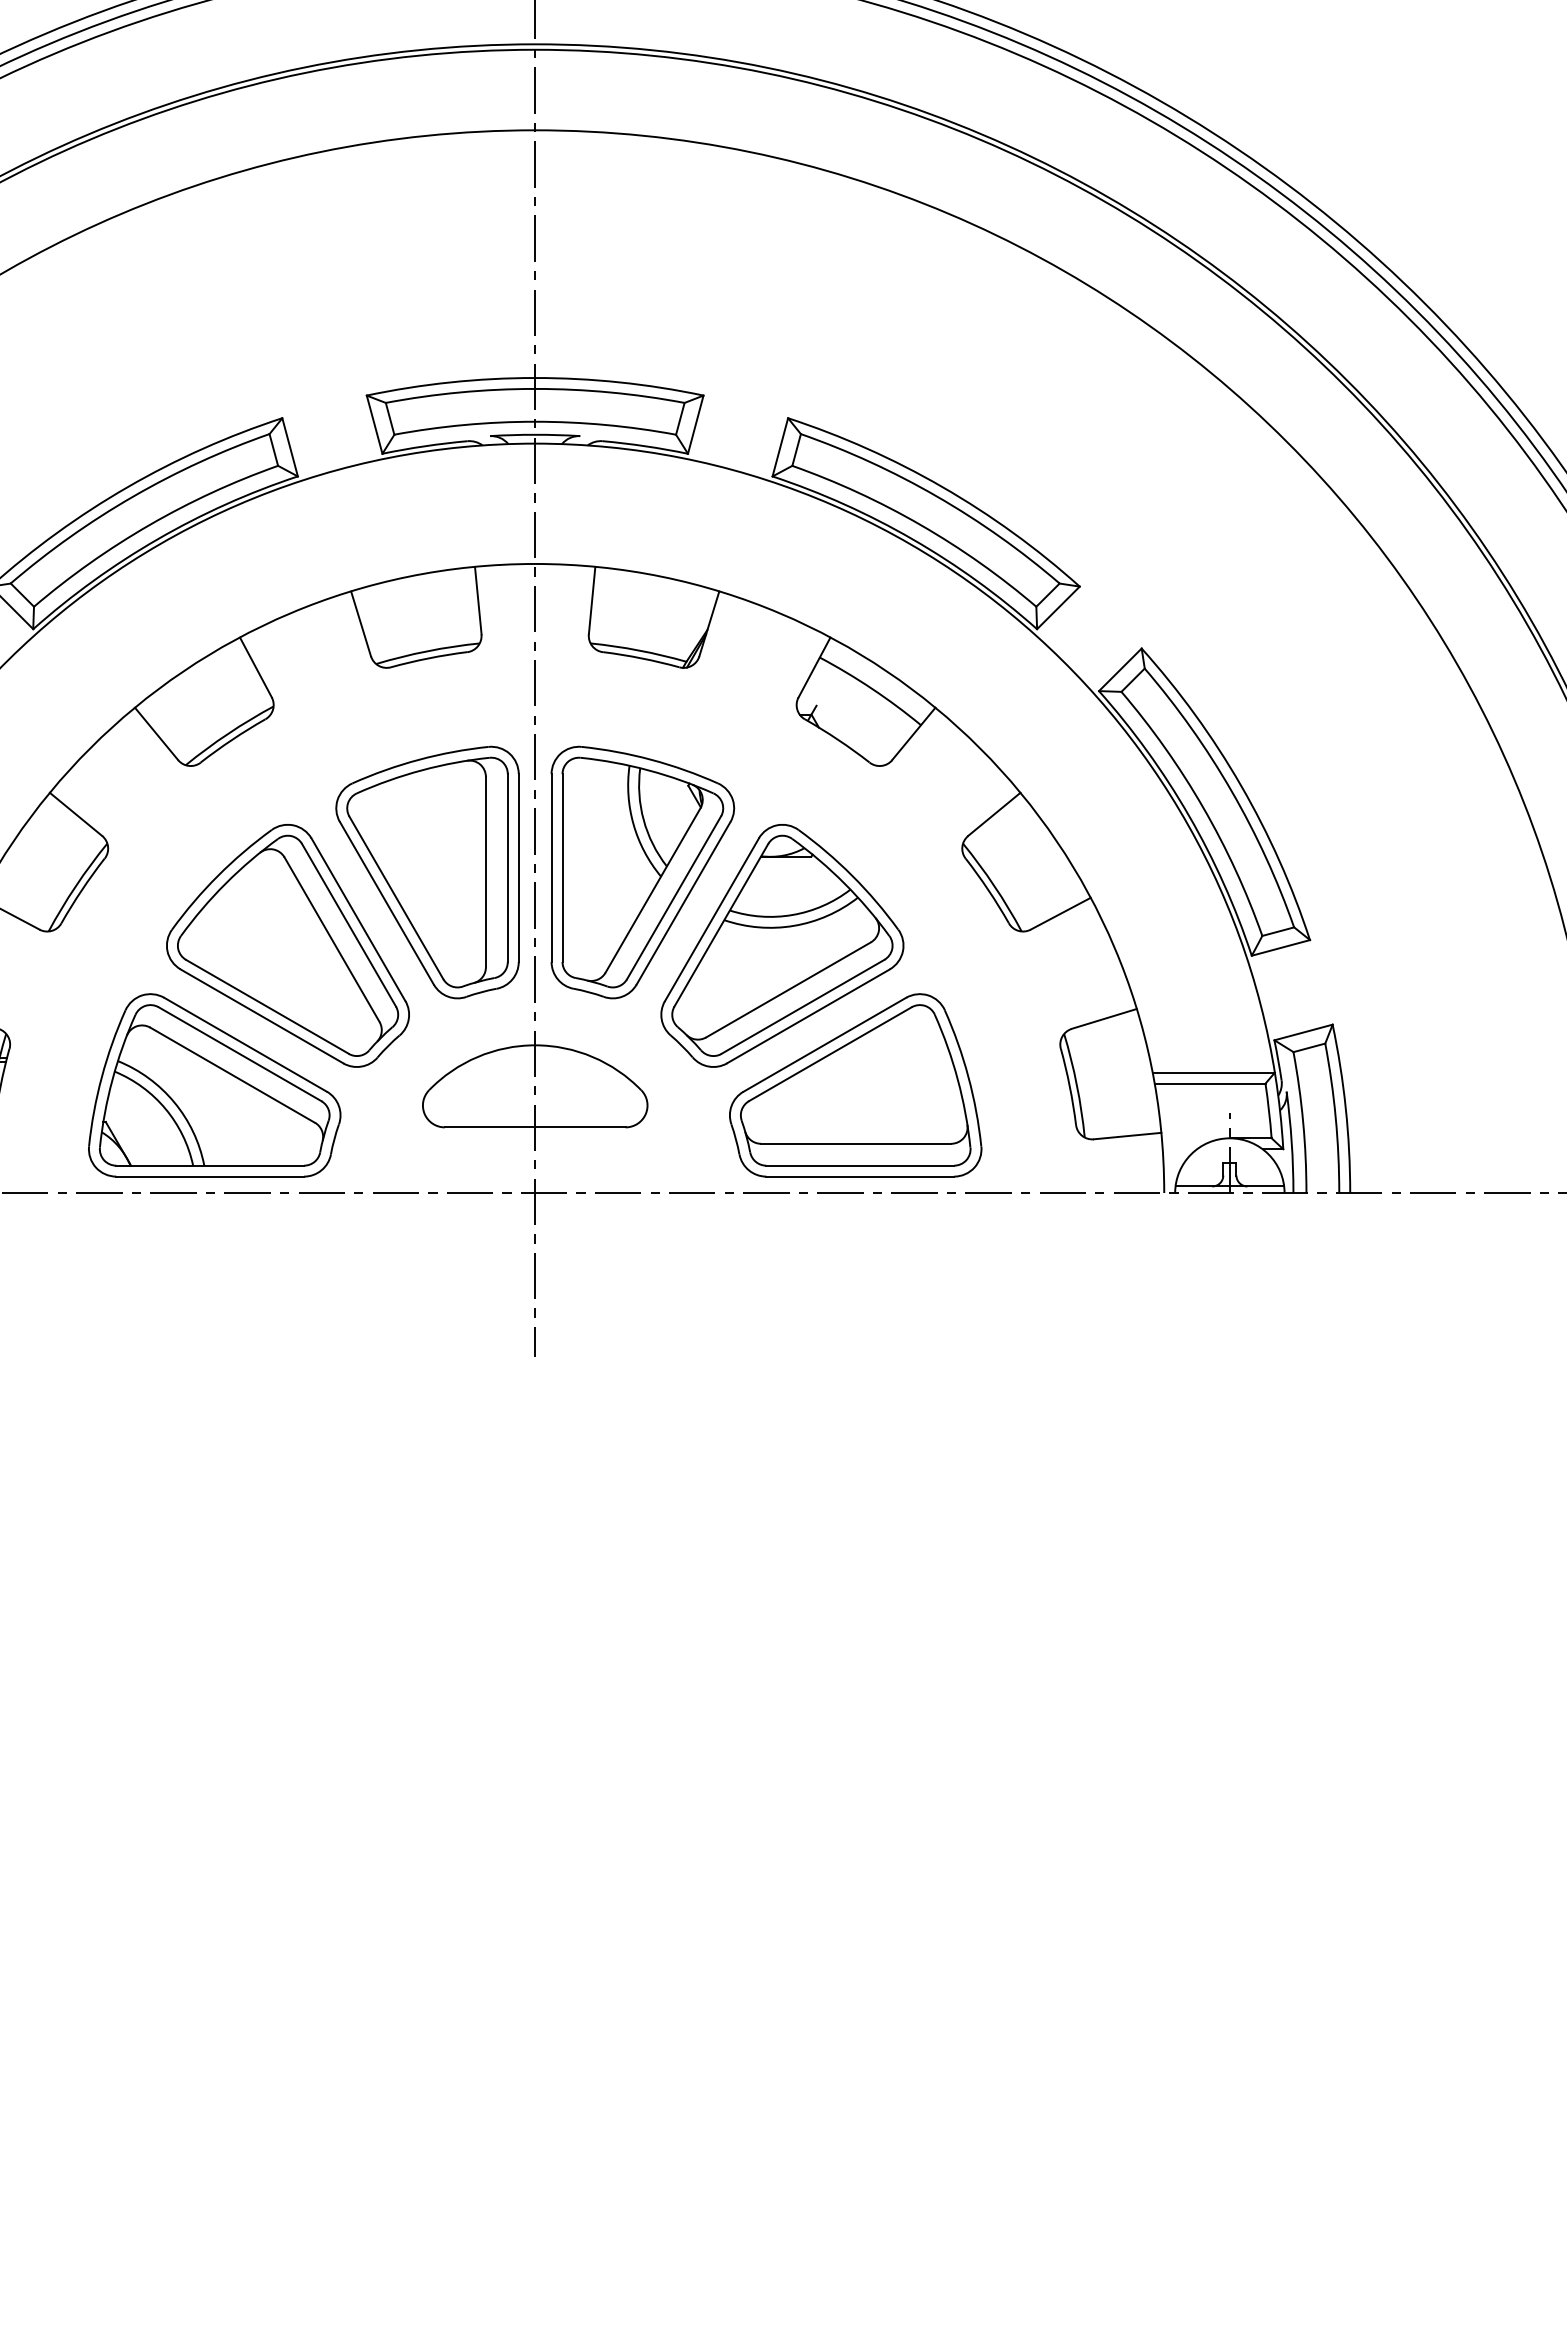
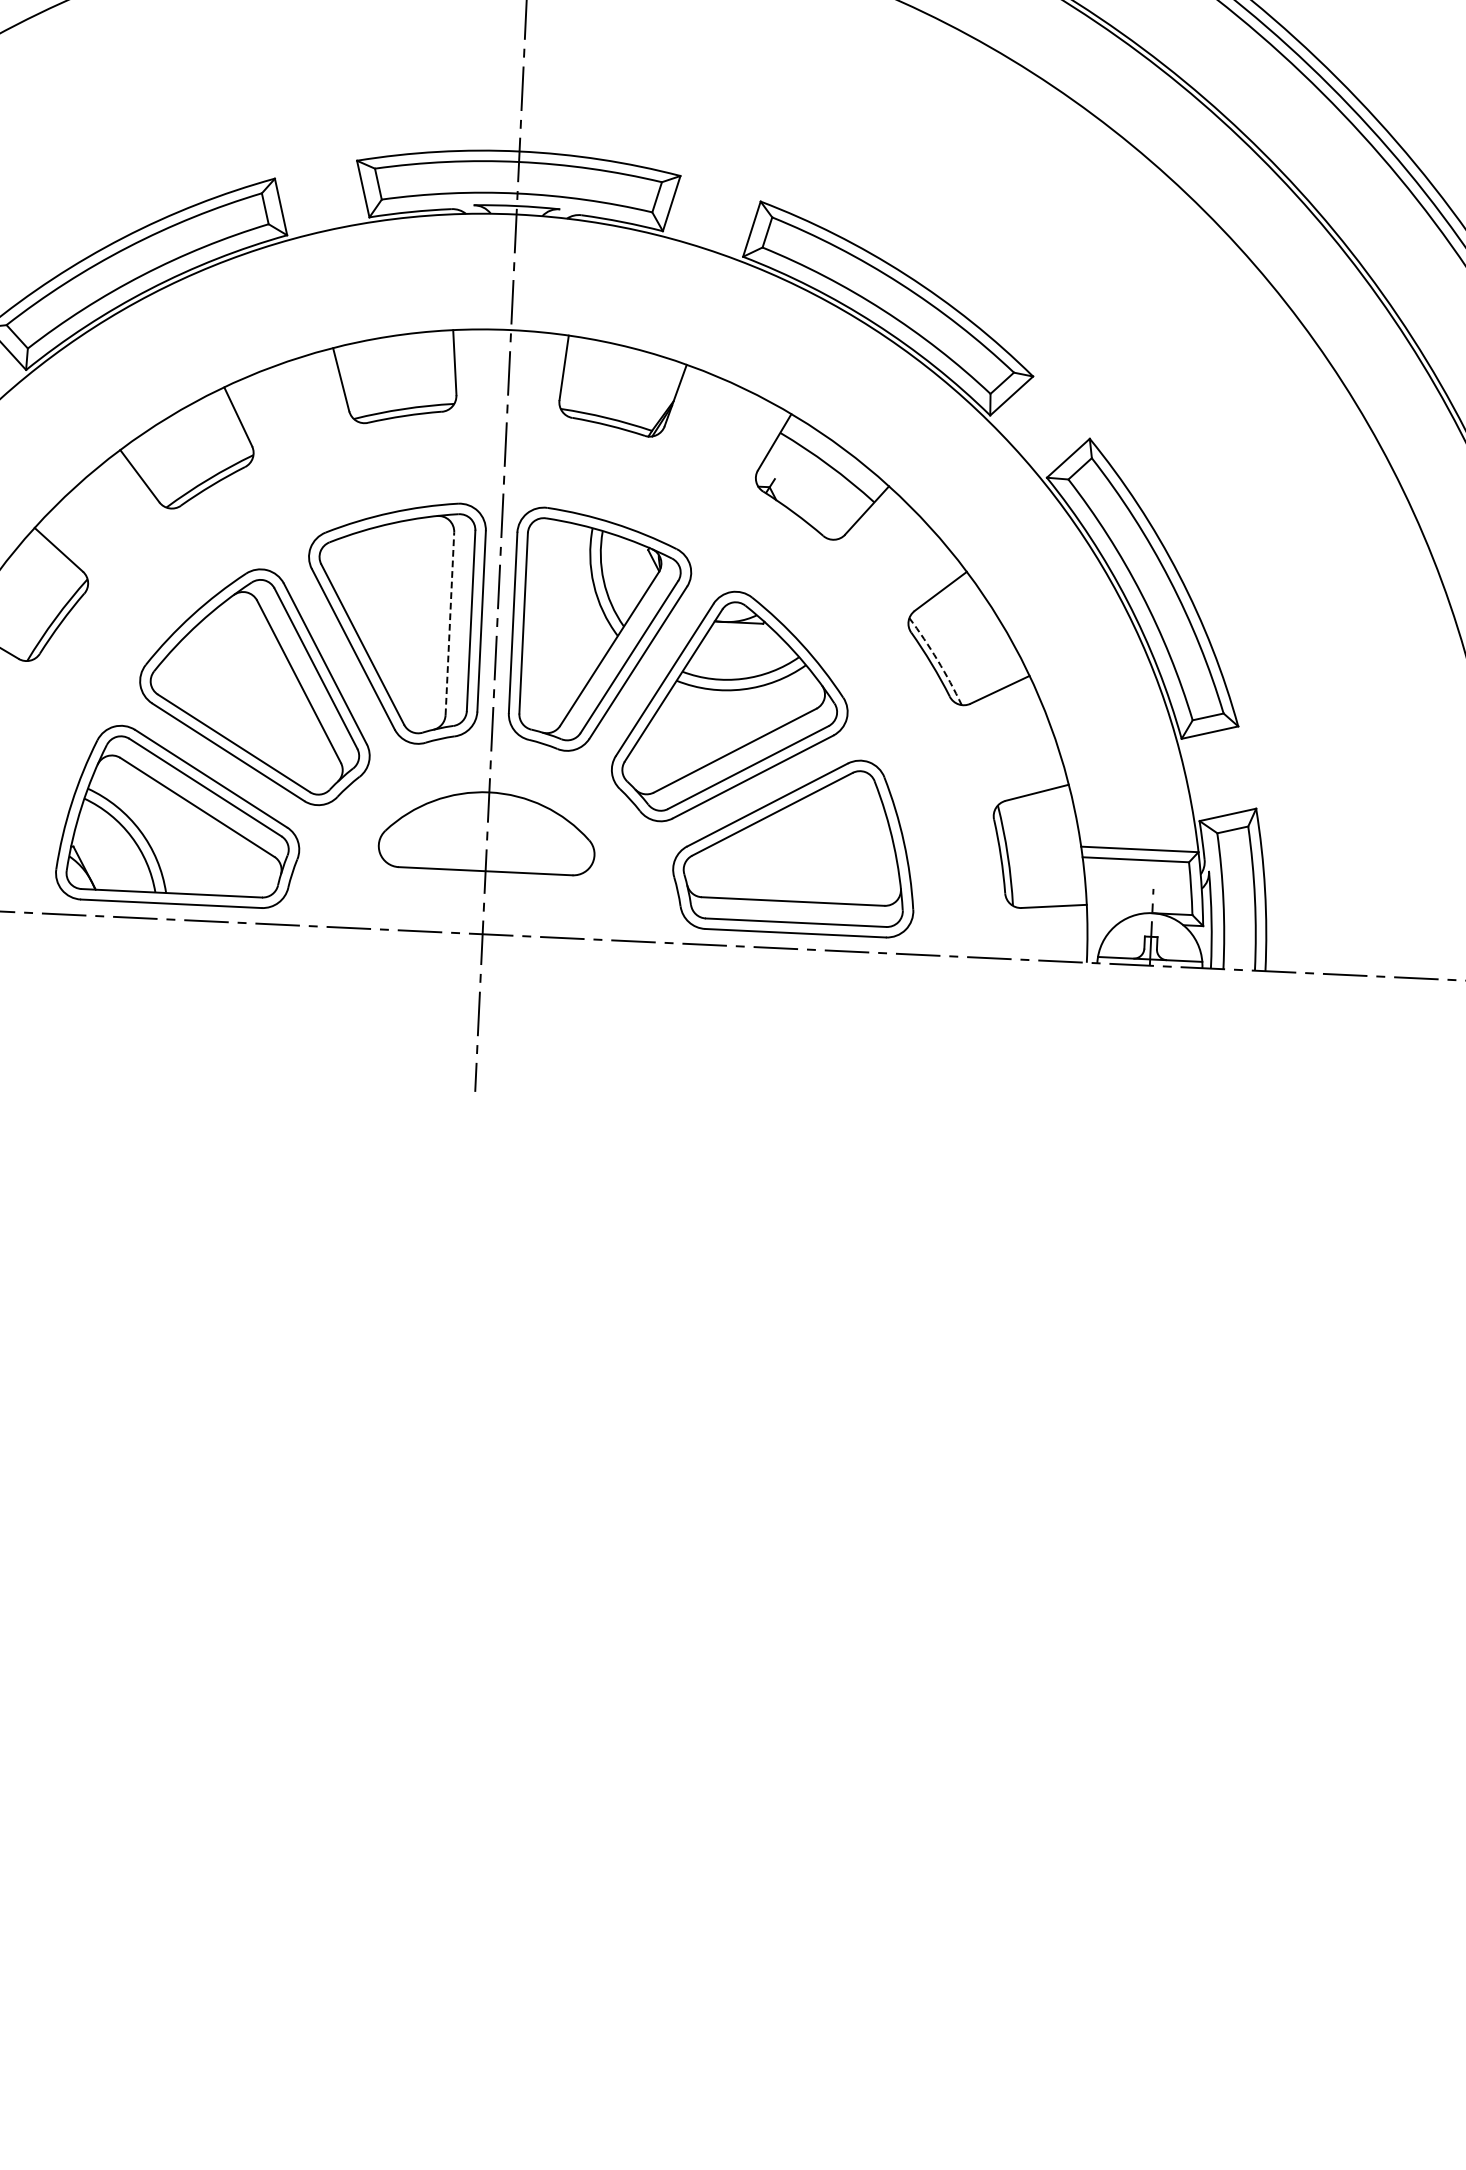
line: (485, 871) -> (449, 623), solid -> dashed
arc: (994, 886) -> (937, 660), solid -> dashed

